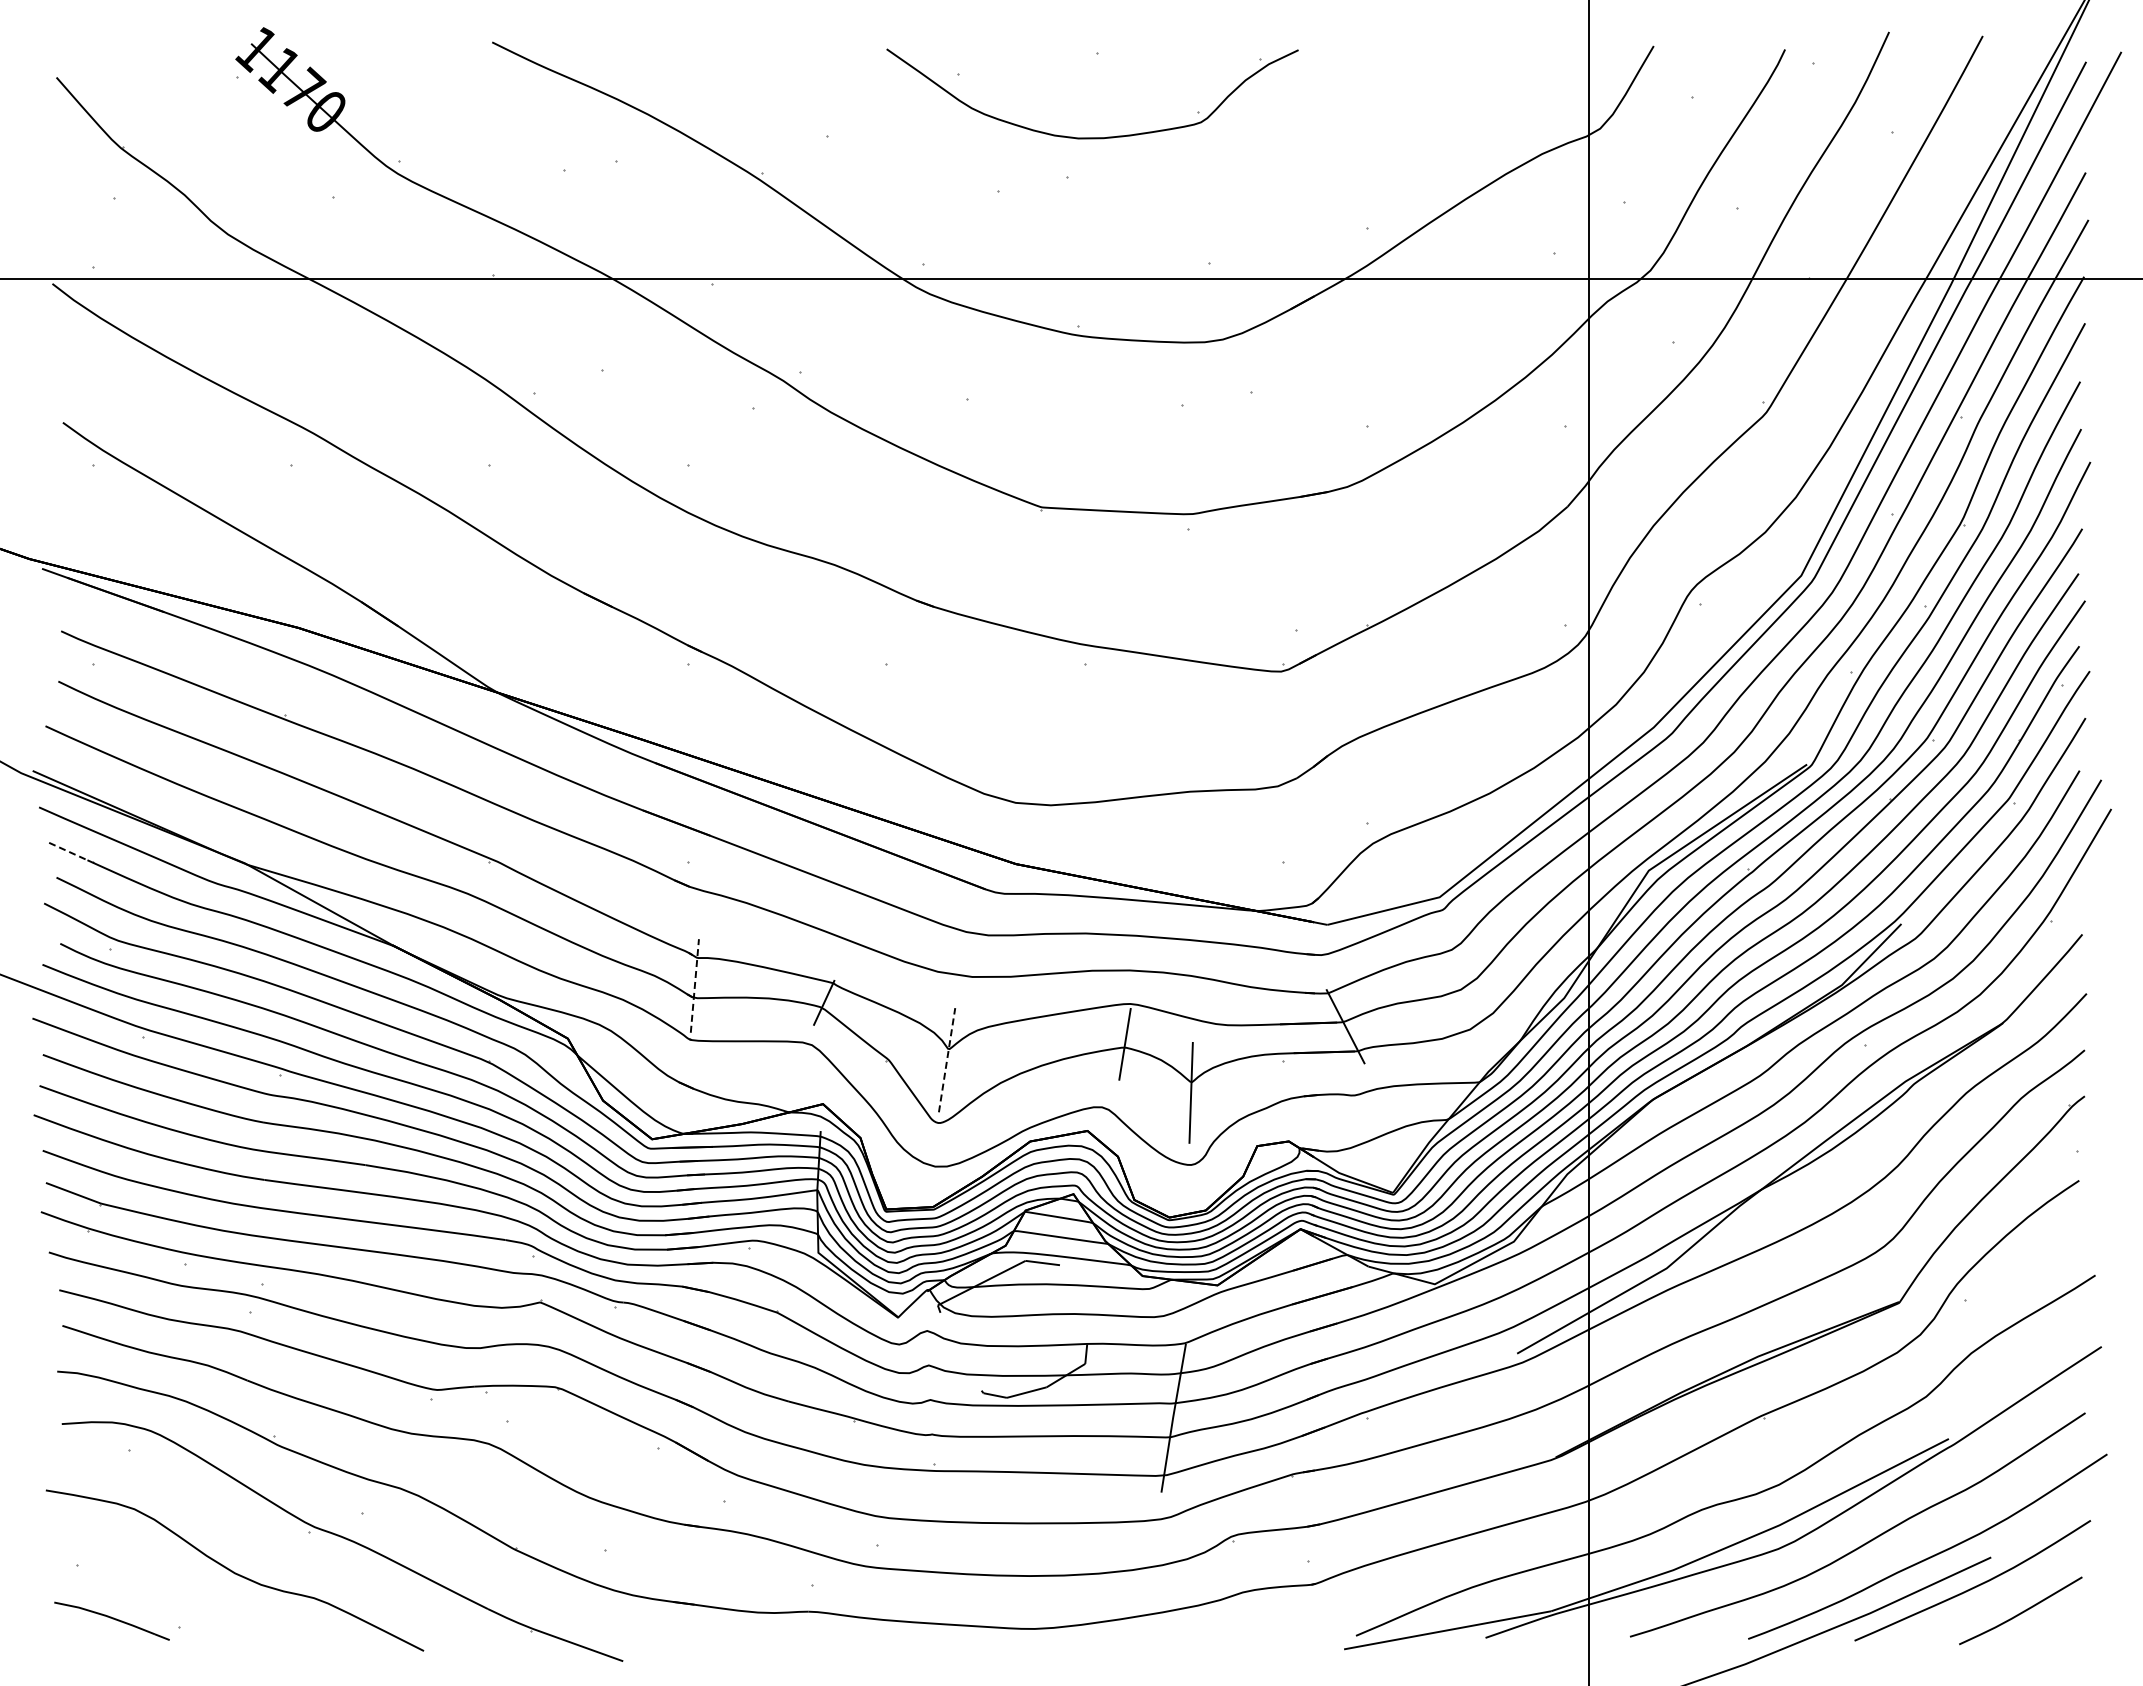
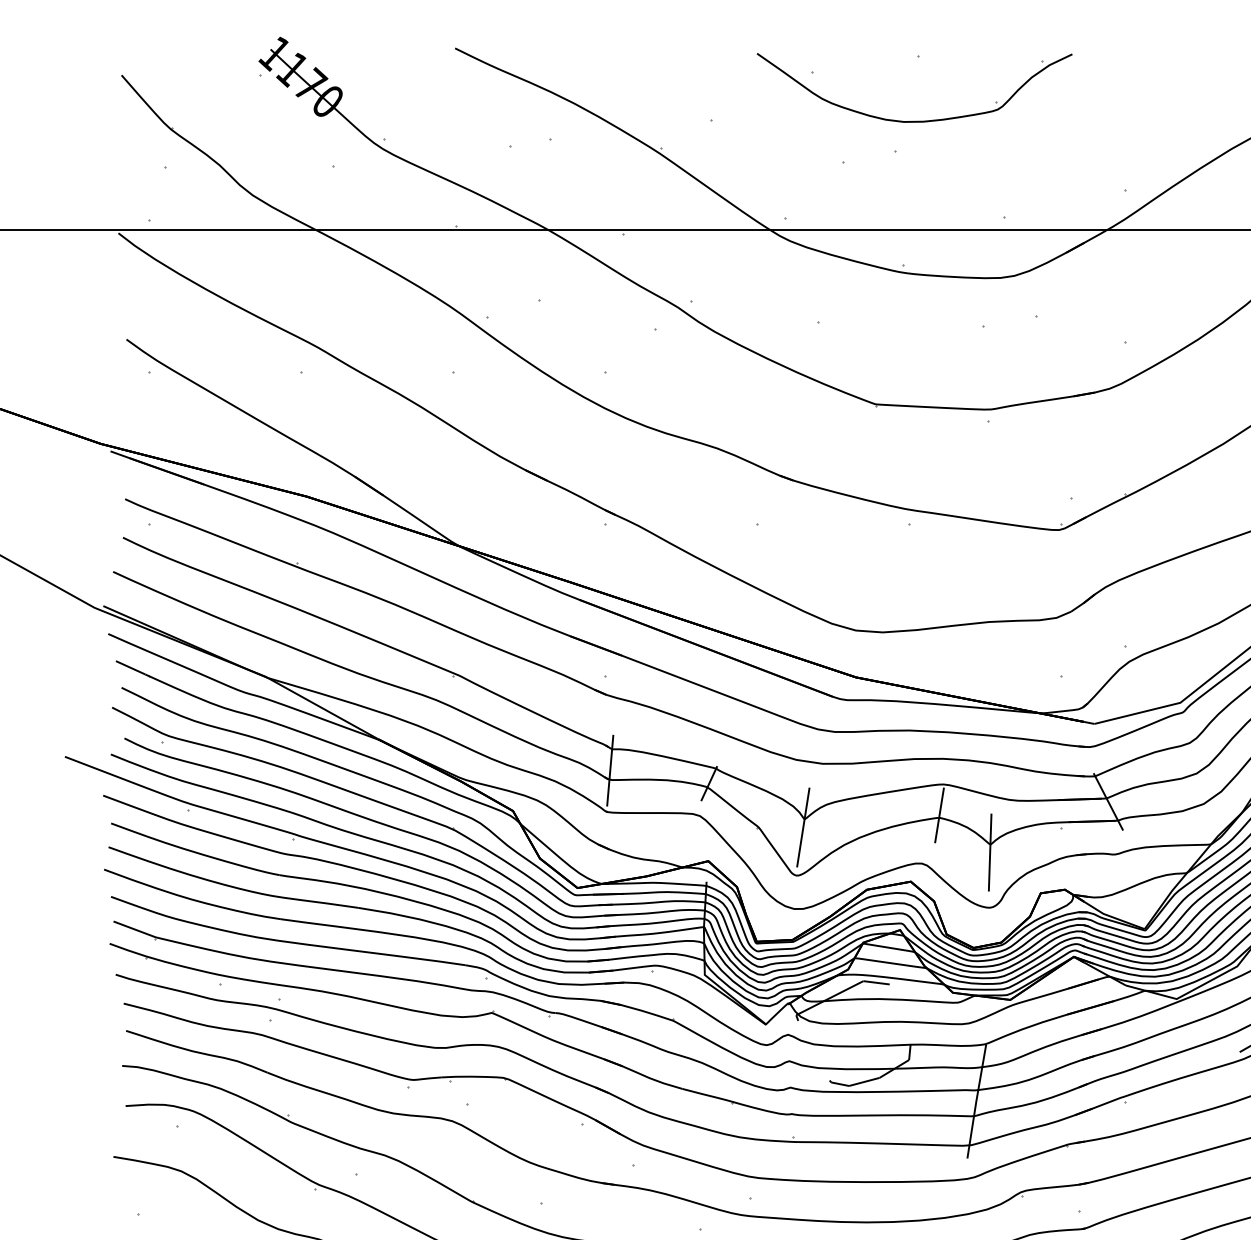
line: (68, 851) -> (130, 667), dashed -> solid
line: (694, 985) -> (609, 770), dashed -> solid
line: (947, 1060) -> (803, 827), dashed -> solid

